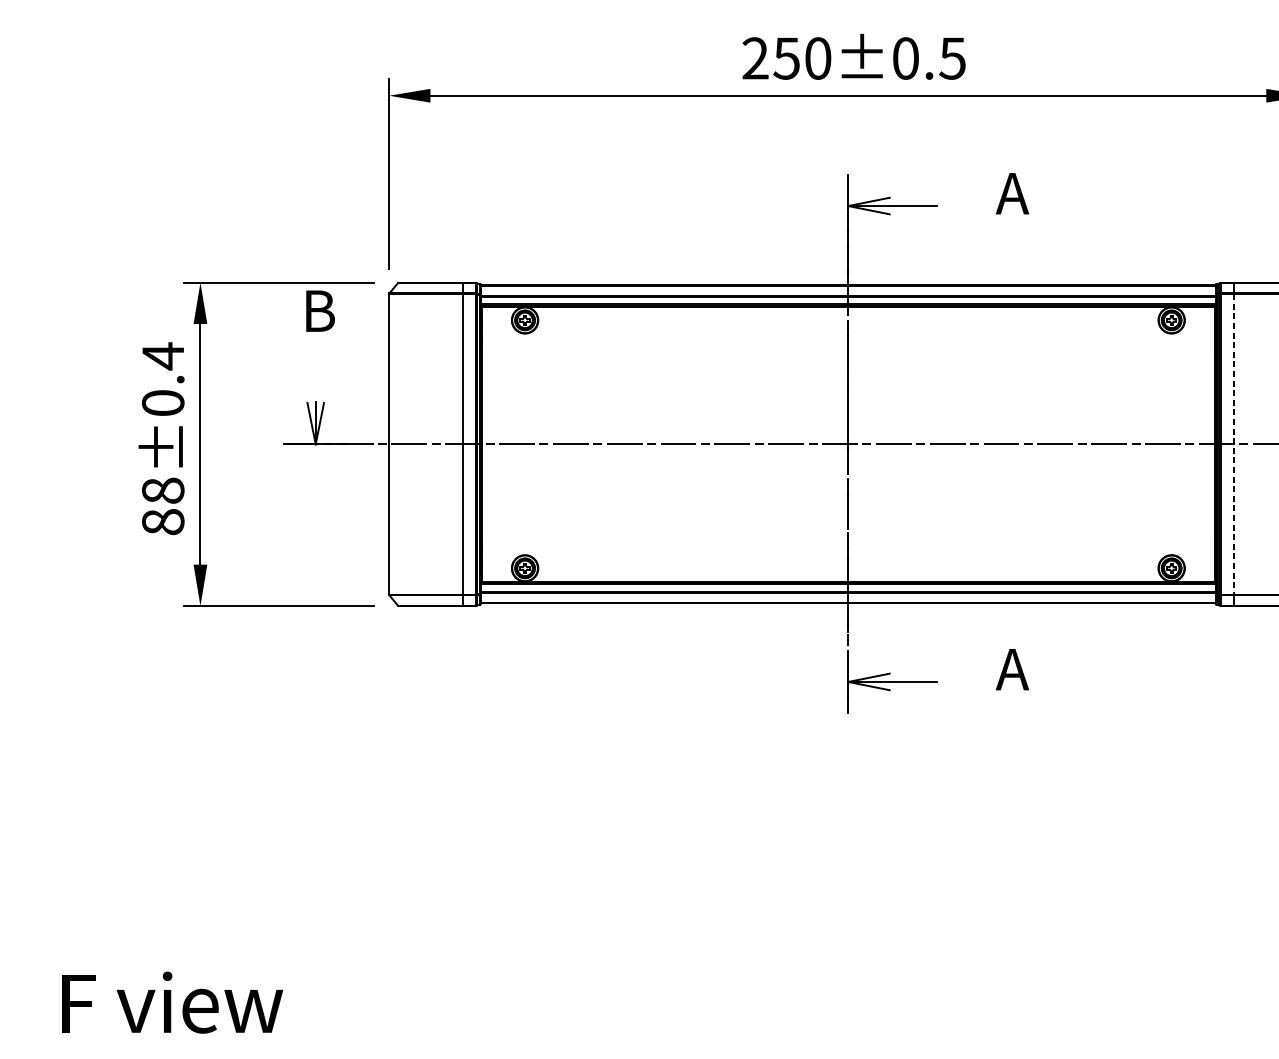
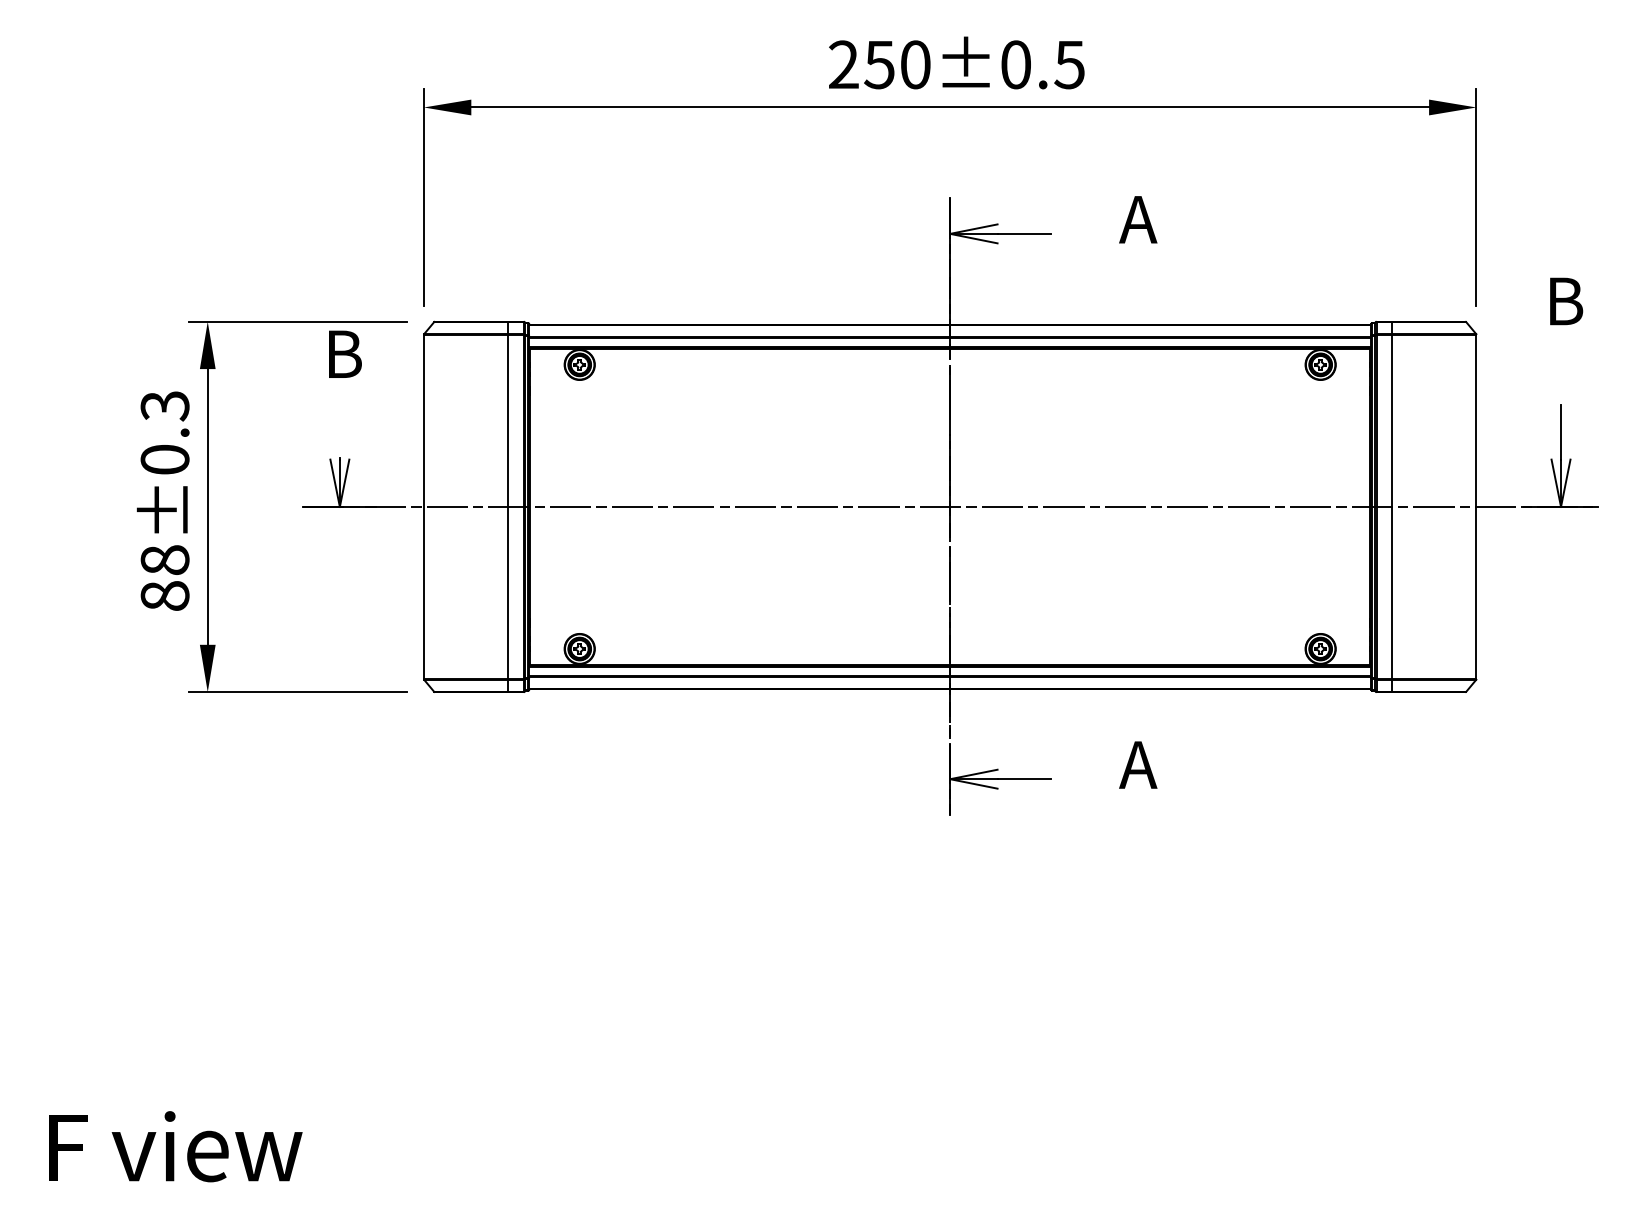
text: (162, 356) -> (164, 406), 88±0.4 -> 88±0.3
line: (1234, 444) -> (1392, 507), dashed -> solid

